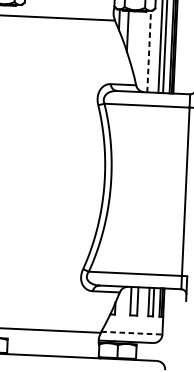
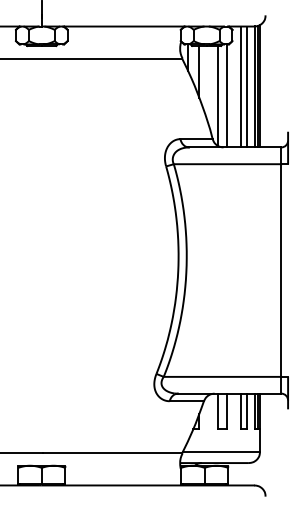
line: (142, 50) -> (218, 95), added
line: (149, 51) -> (227, 95), dashed -> solid
line: (131, 332) -> (221, 451), dashed -> solid

